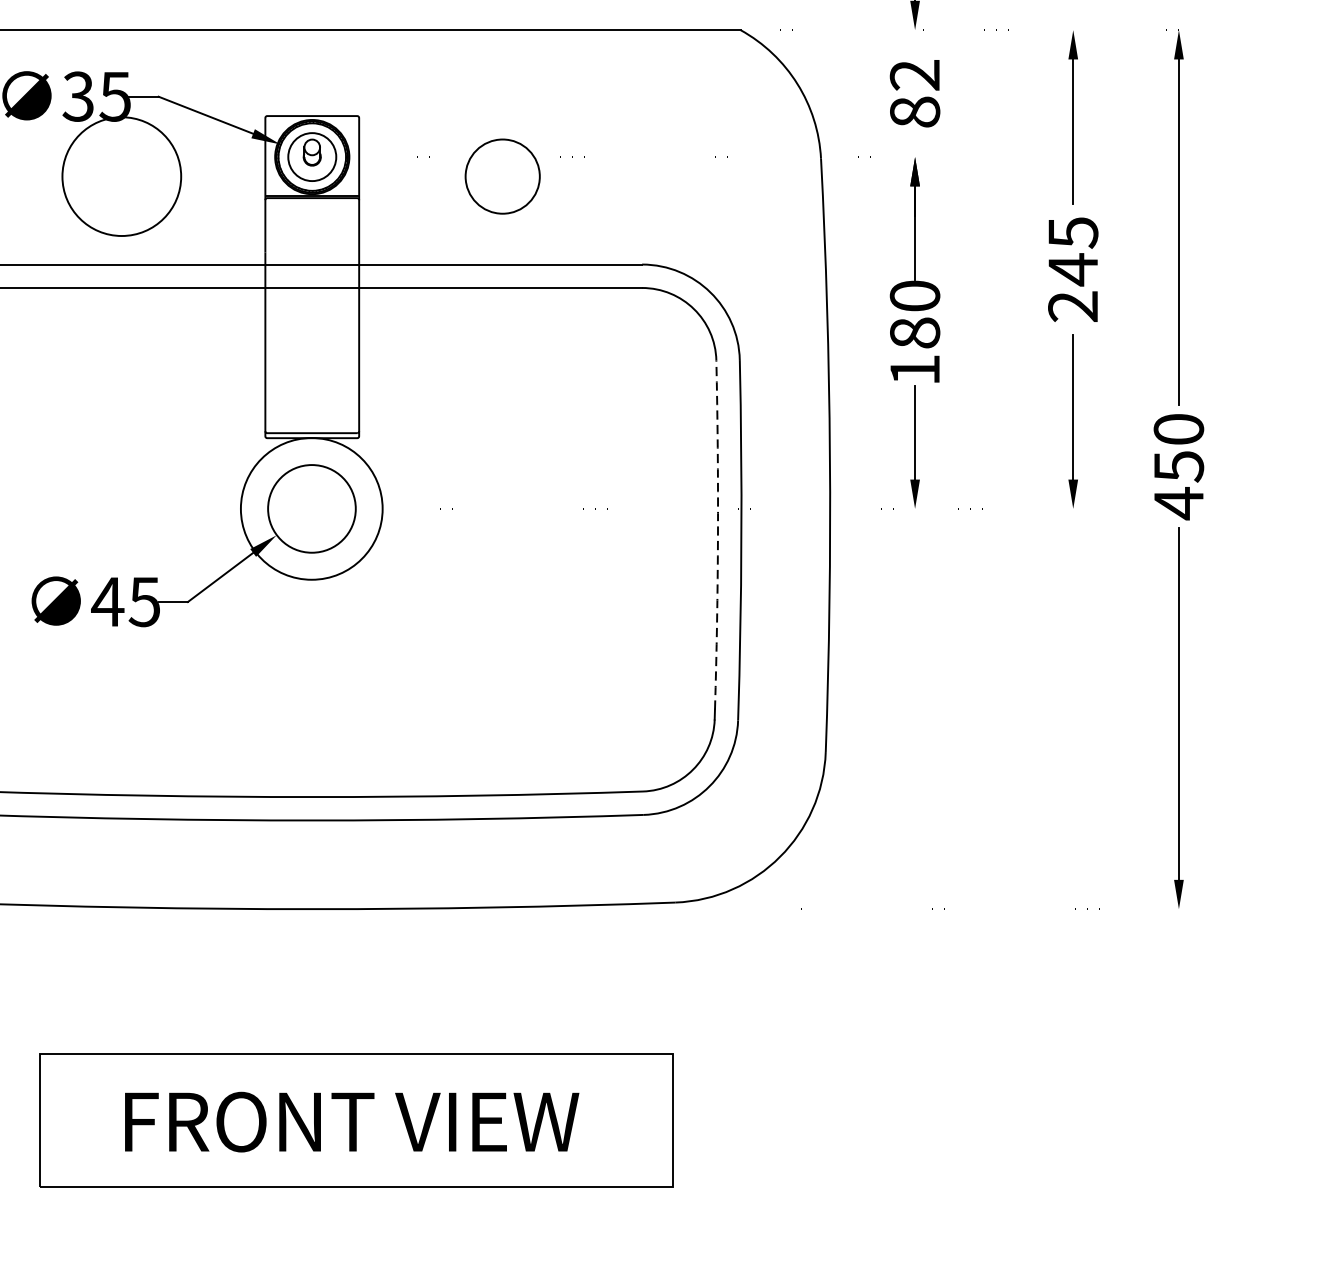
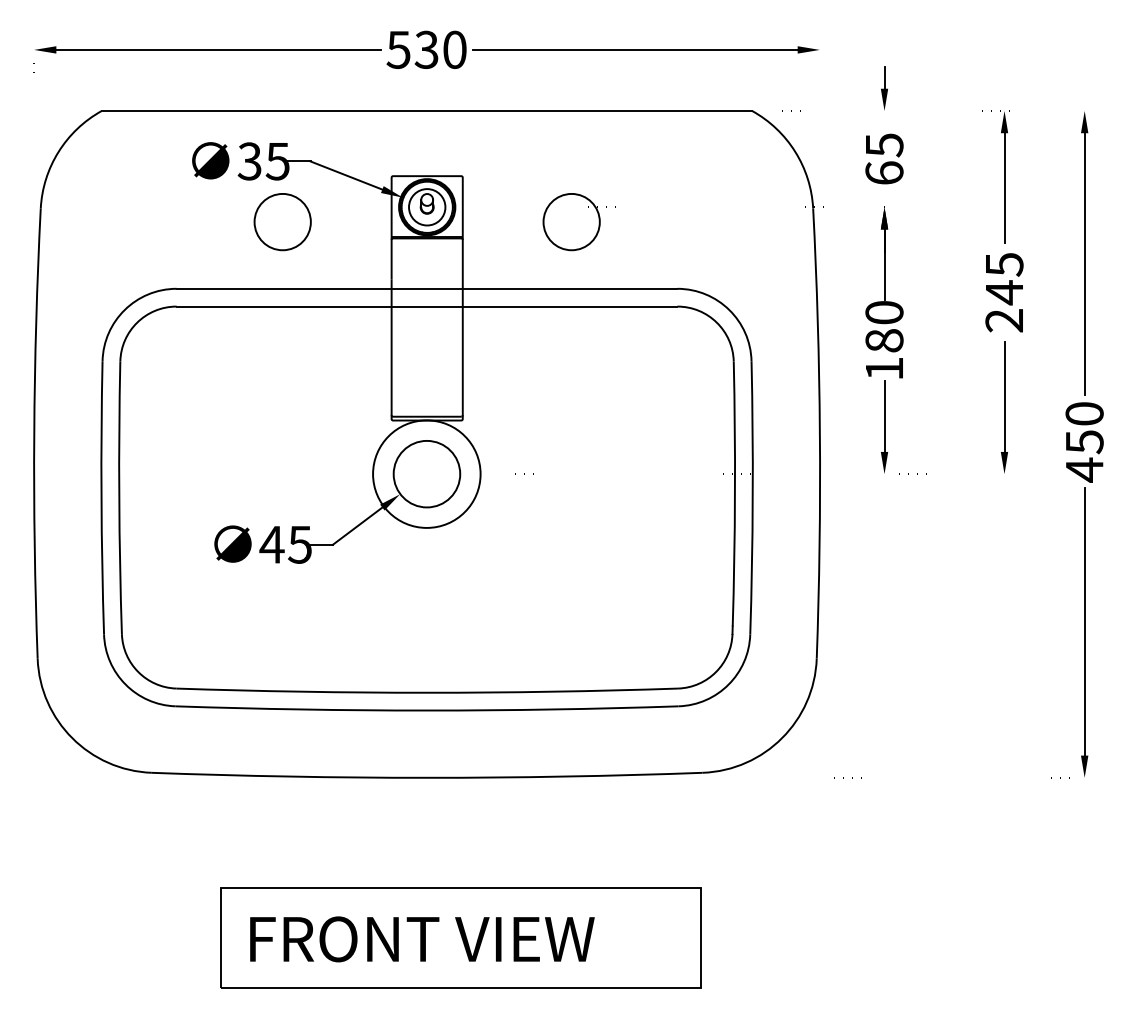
text: (915, 92) -> (884, 158), 82 -> 65
circle: (121, 175) -> (282, 221), size x0.62
arc: (717, 535) -> (734, 494), dashed -> solid
text: (352, 1122) -> (422, 939), moved

